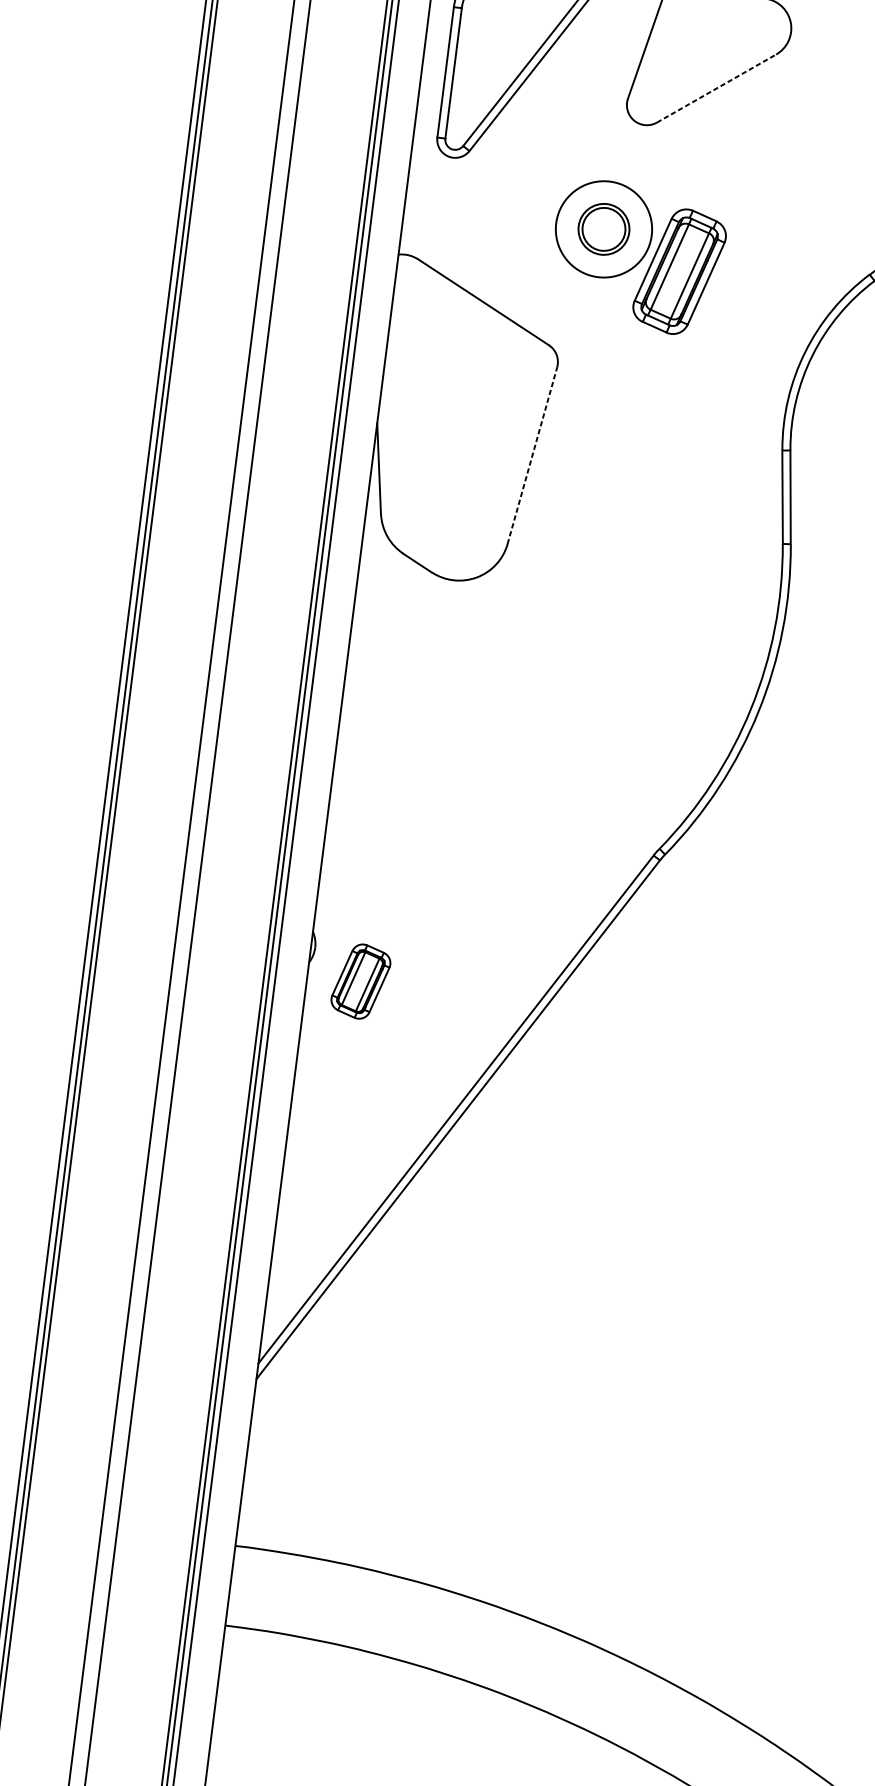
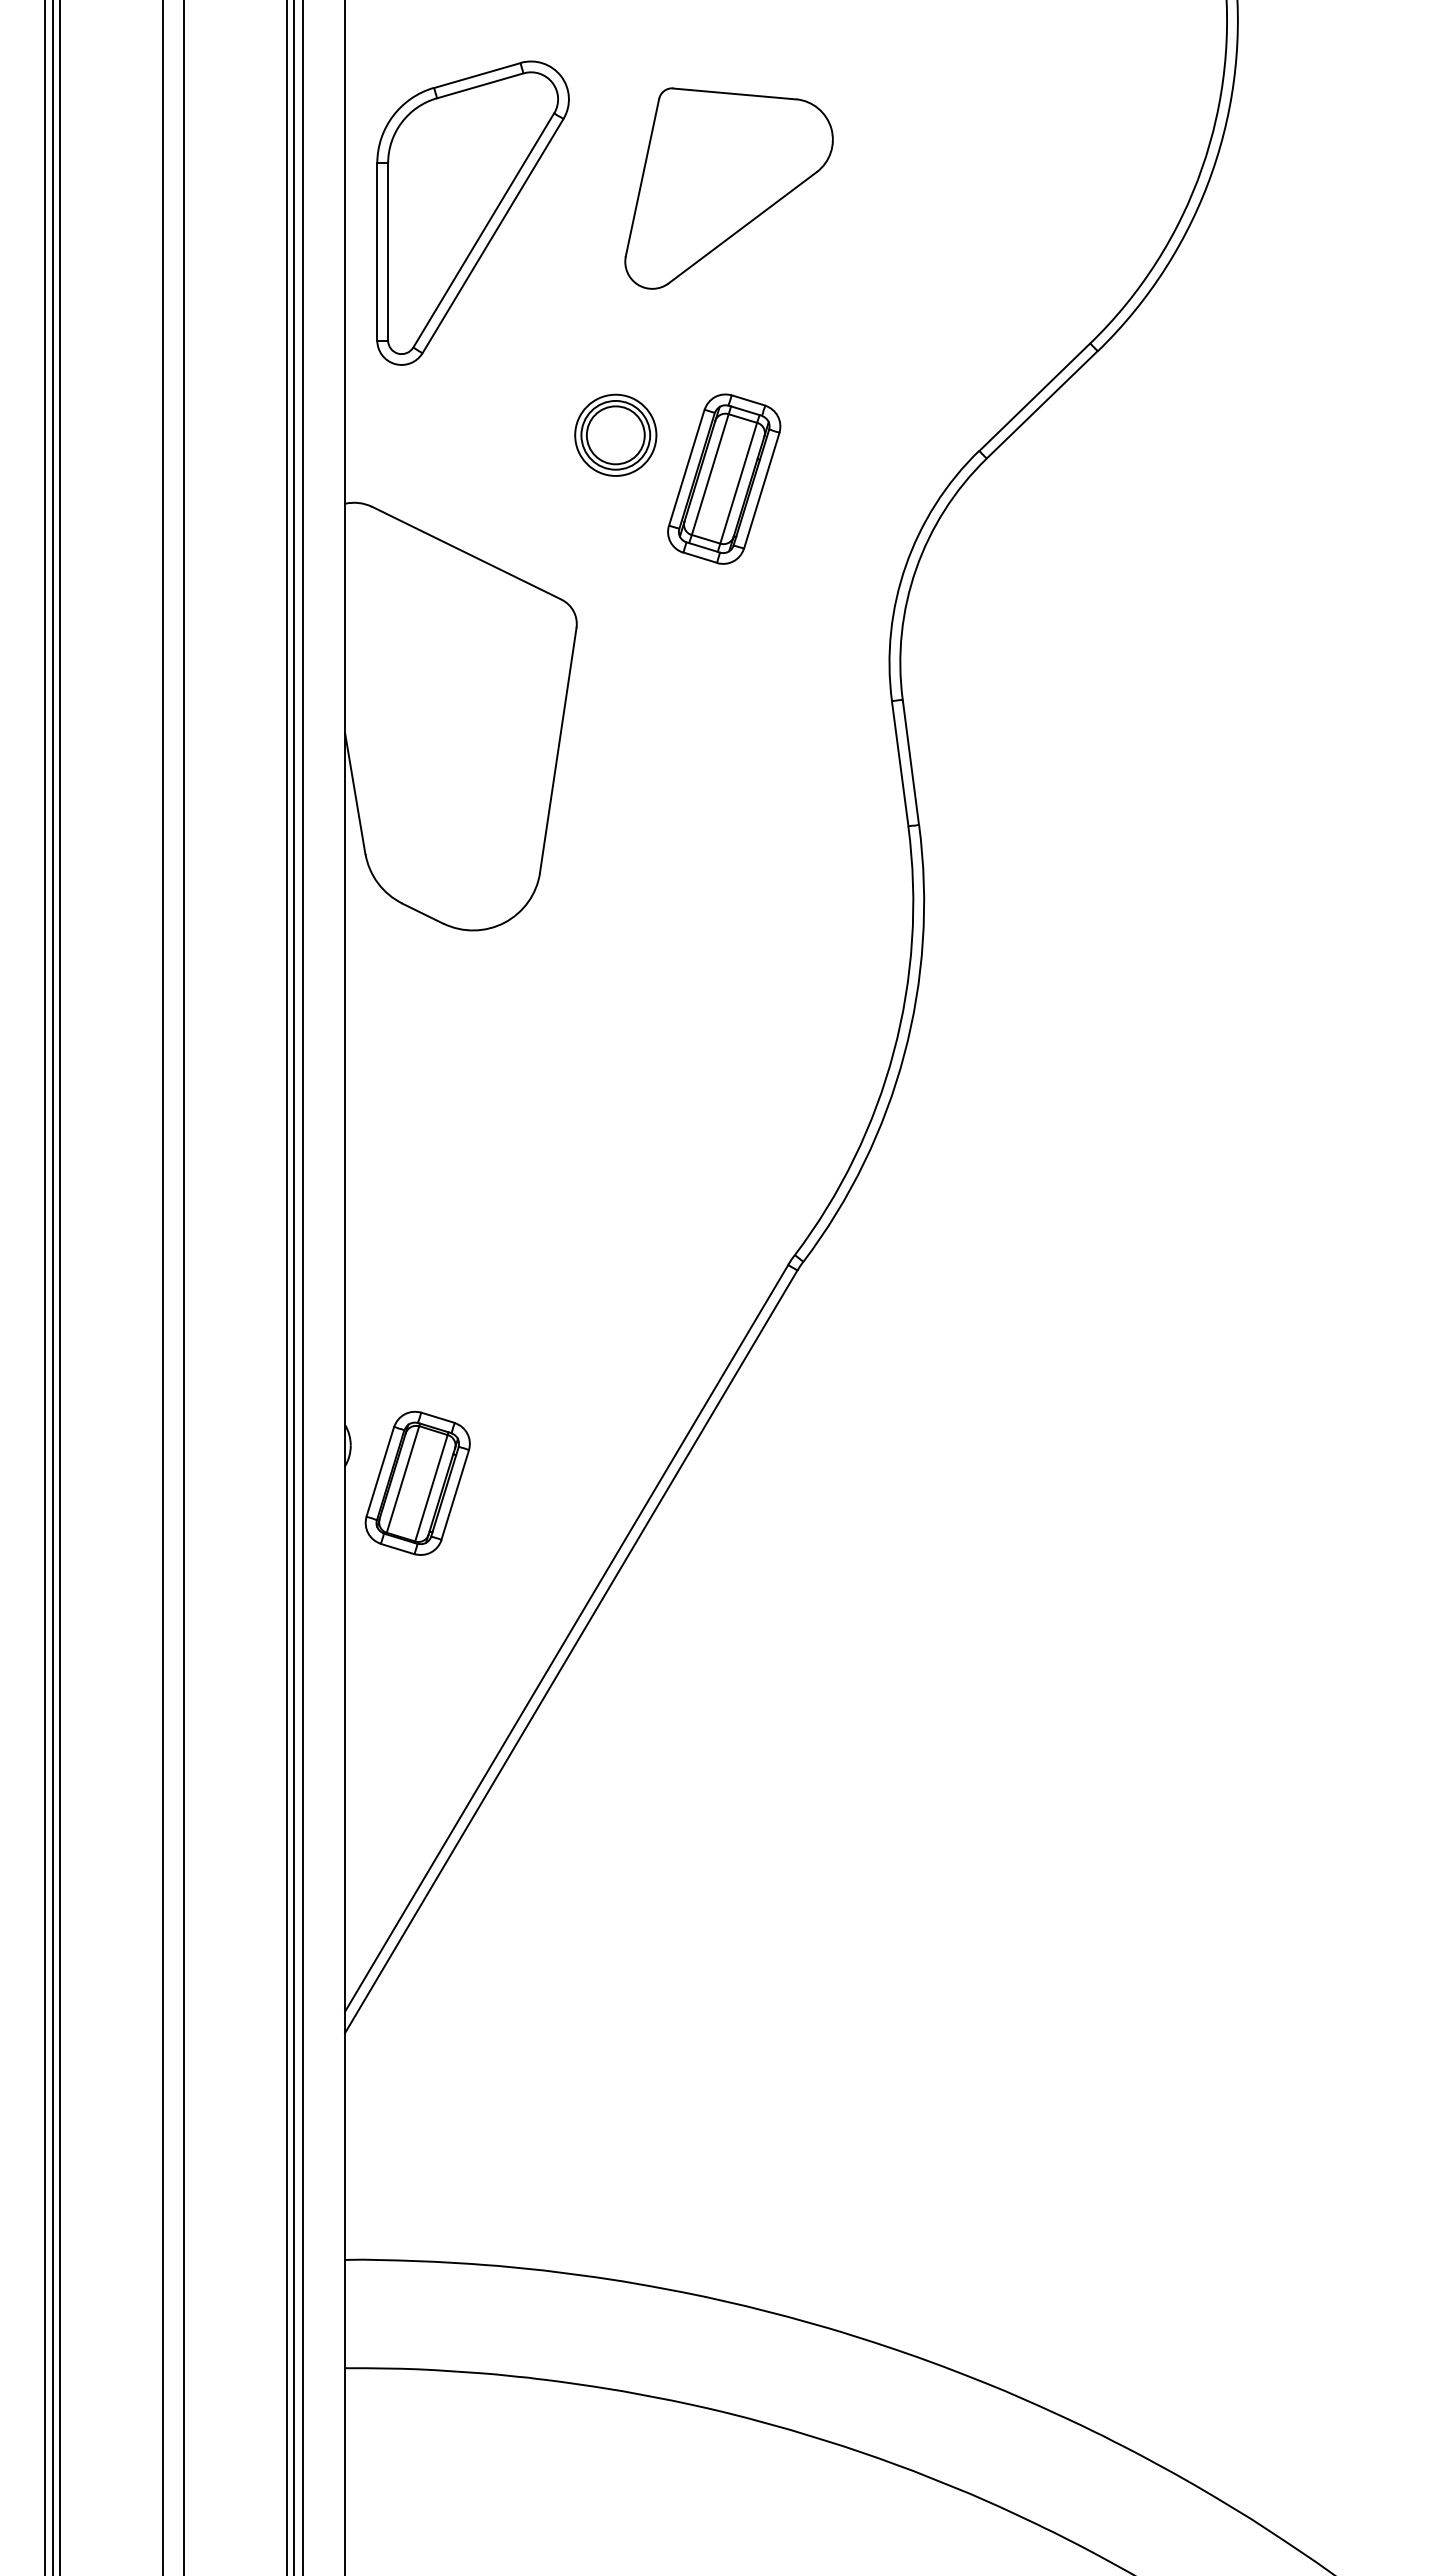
line: (716, 88) -> (742, 227), dashed -> solid
circle: (603, 228) -> (615, 434), size x0.62
line: (532, 455) -> (558, 750), dashed -> solid
part: (360, 981) -> (417, 1482), size x1.43

